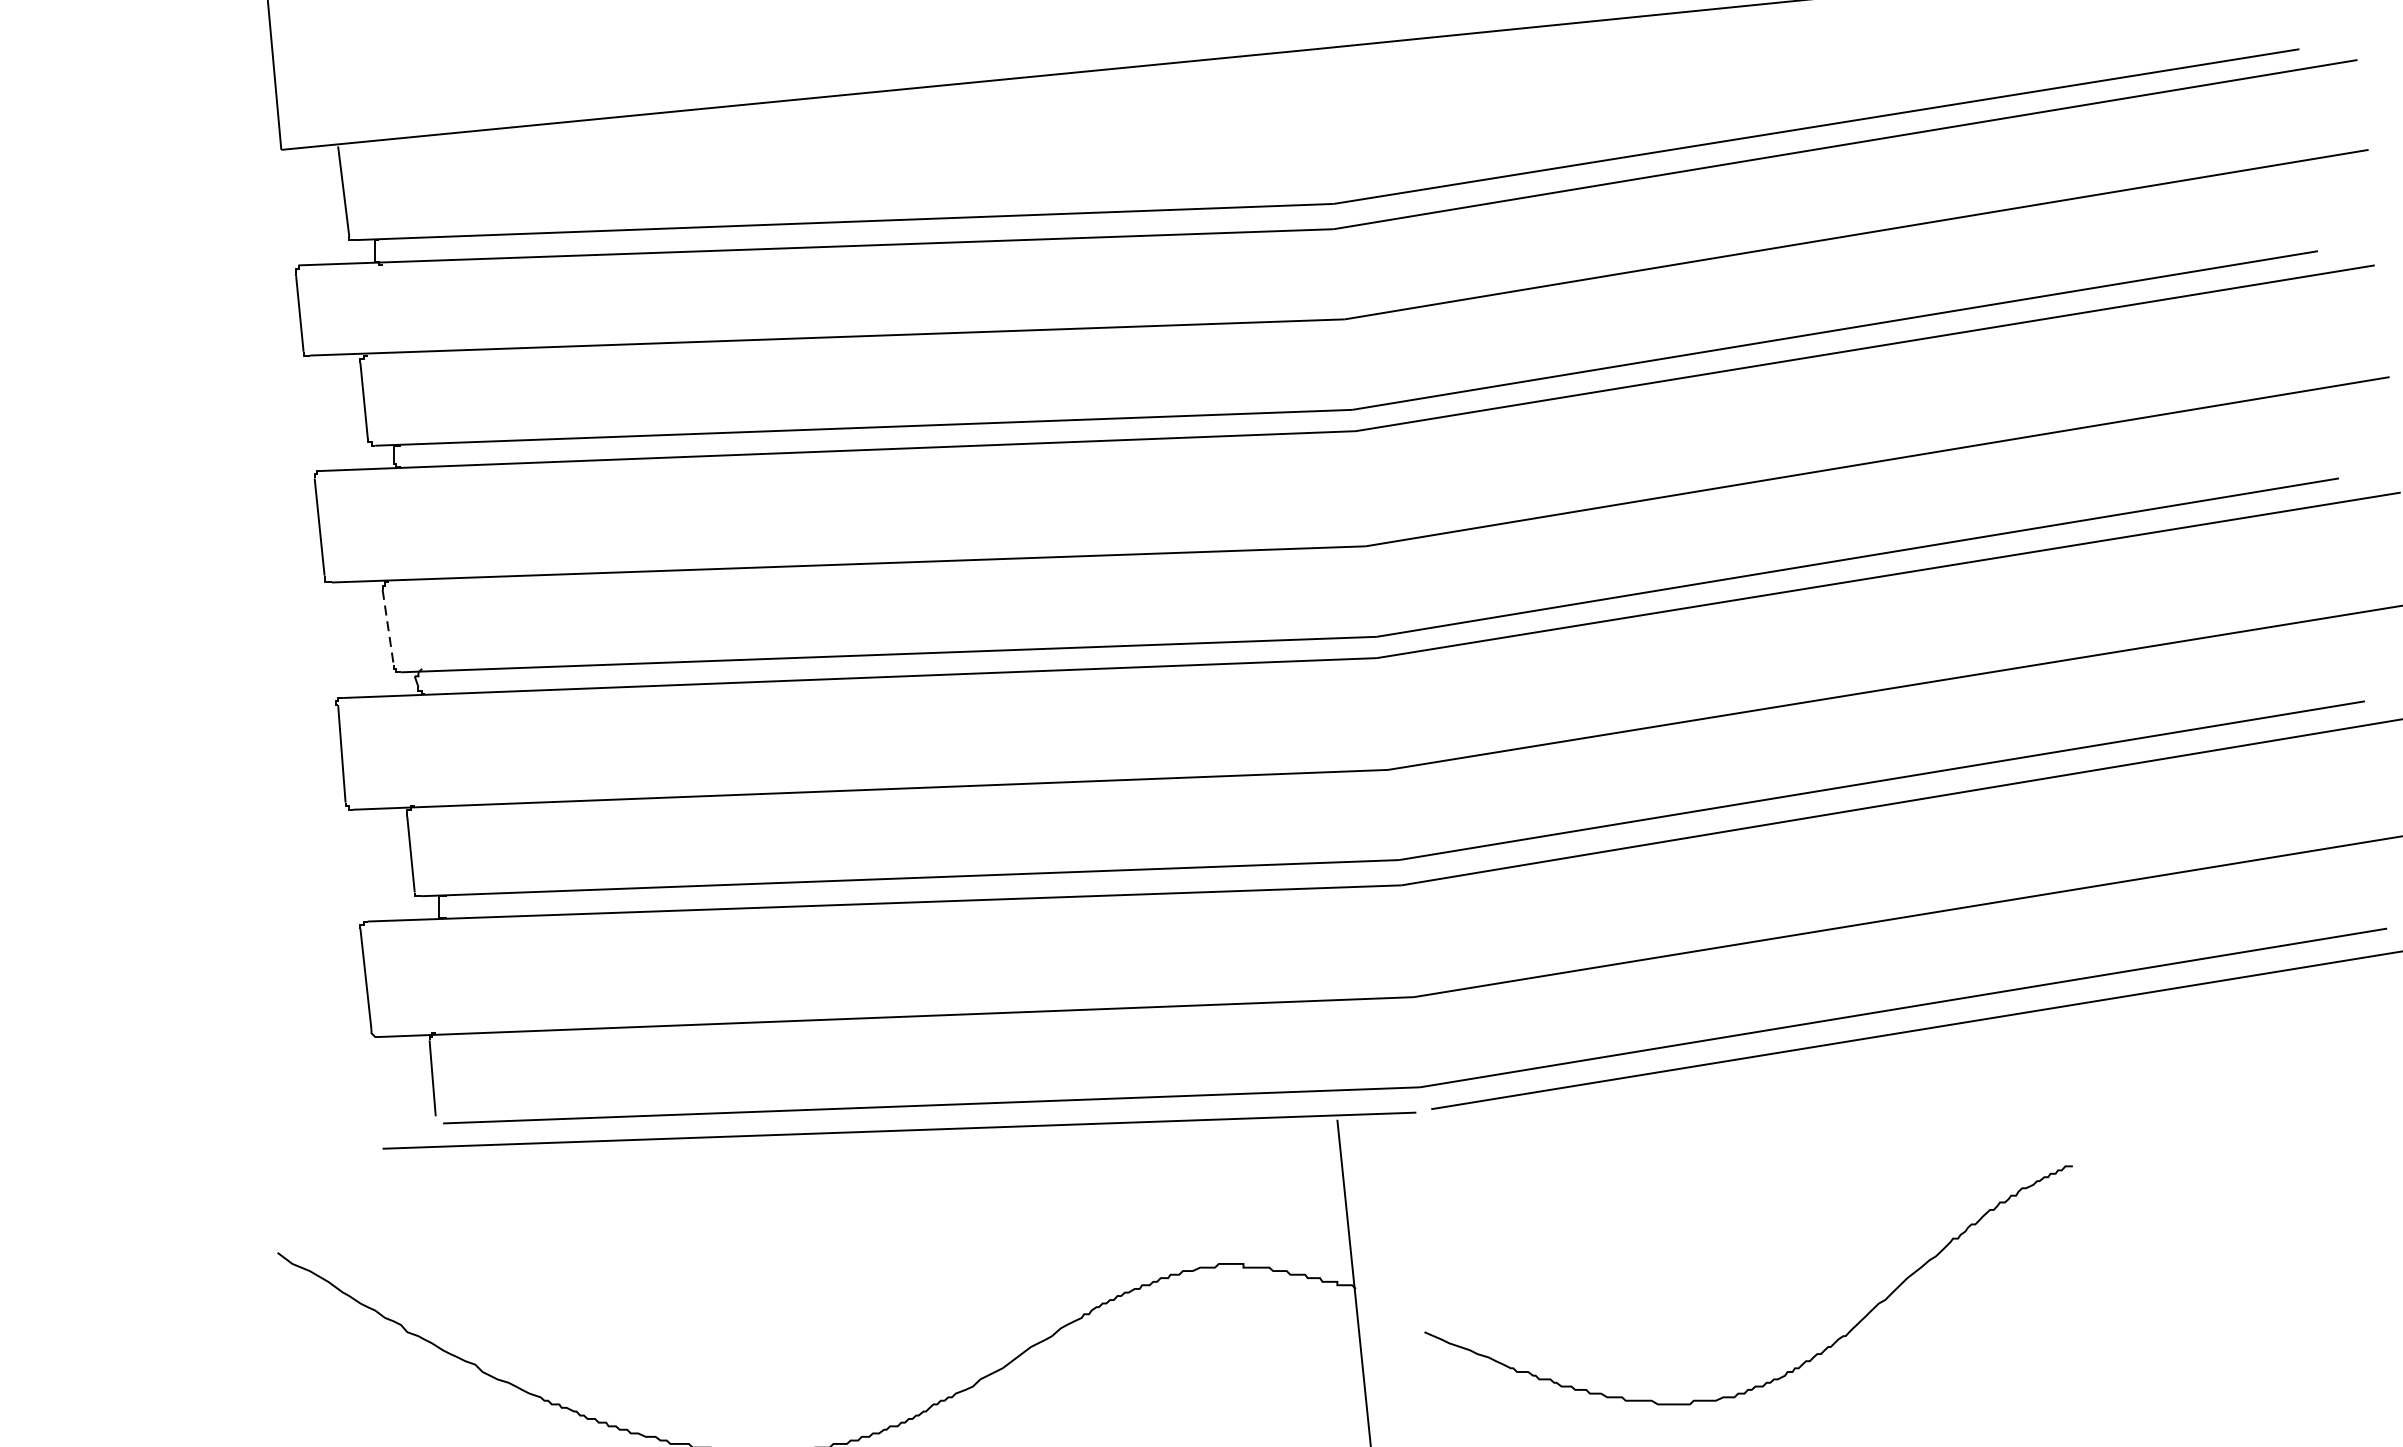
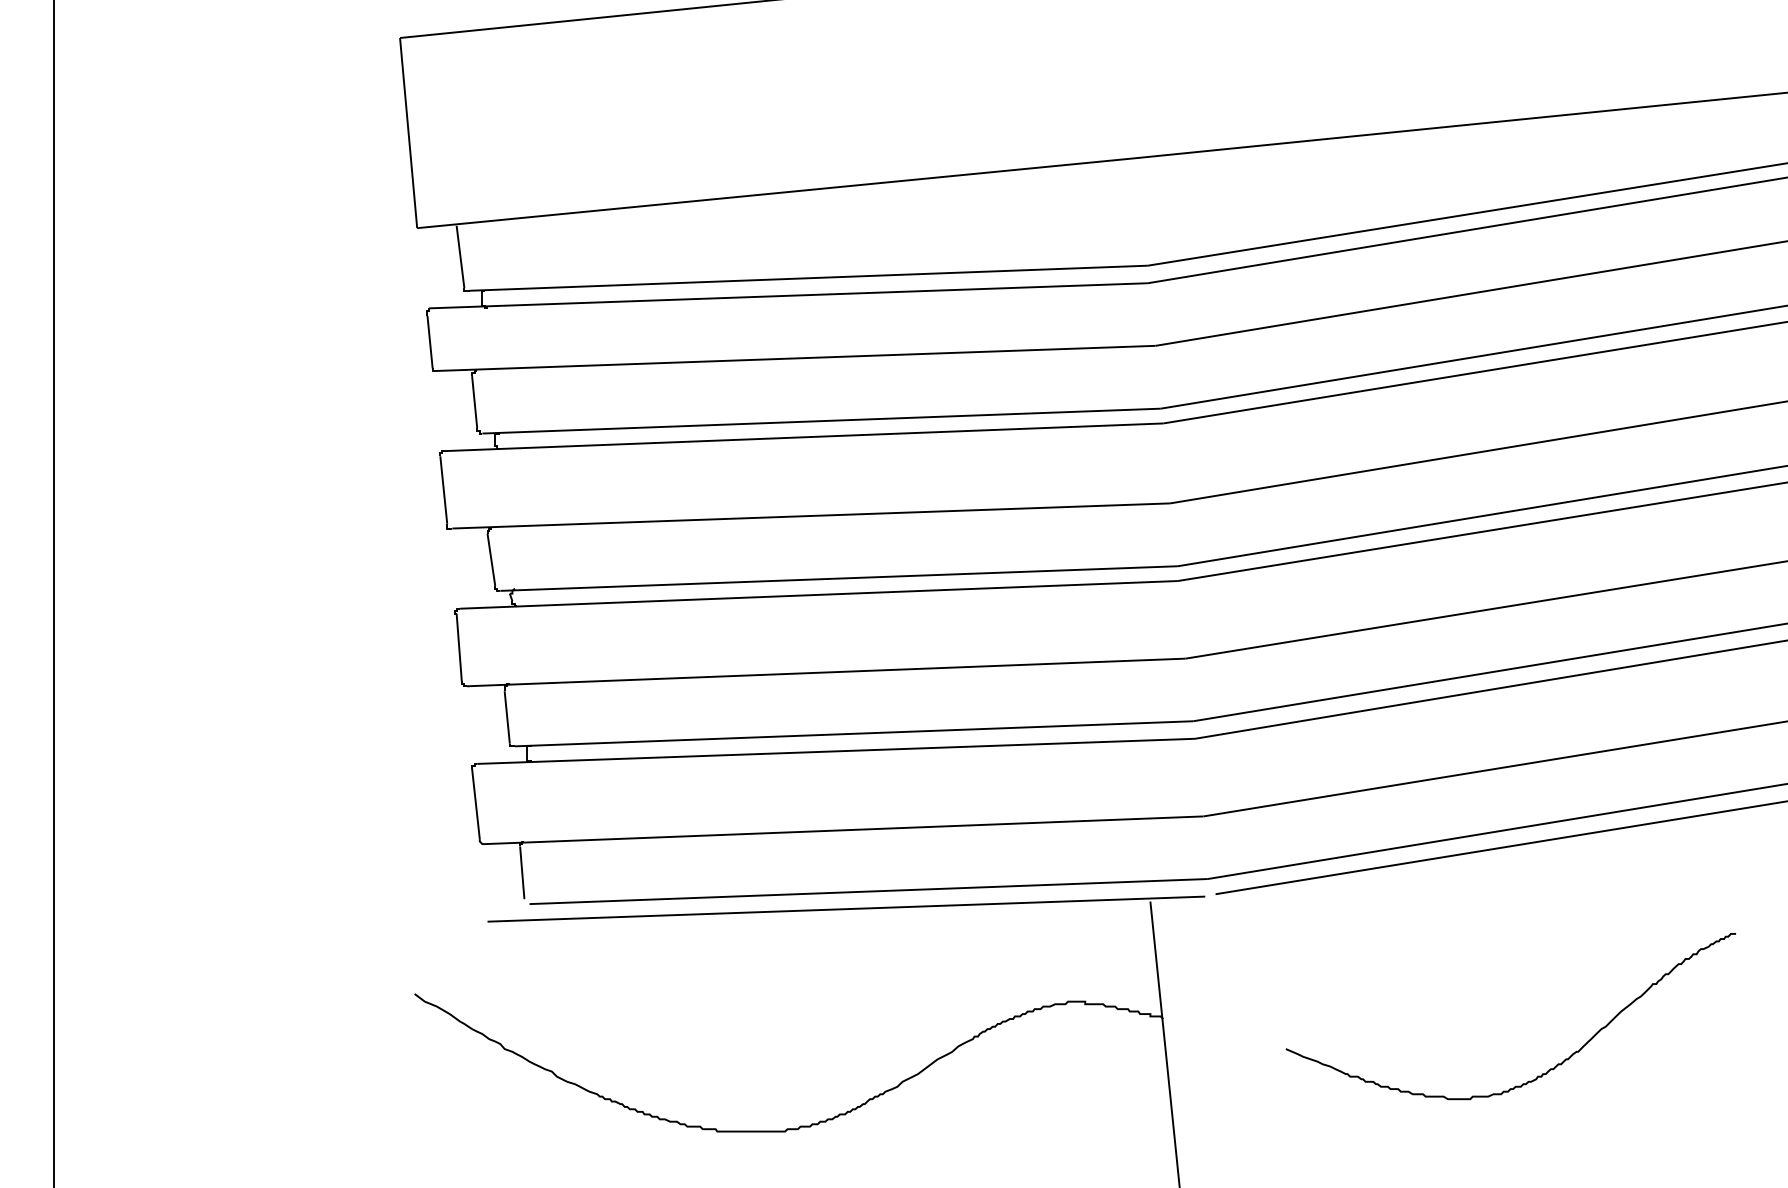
line: (388, 628) -> (491, 560), dashed -> solid
curve: (1786, 1370) -> (1537, 1075), moved

